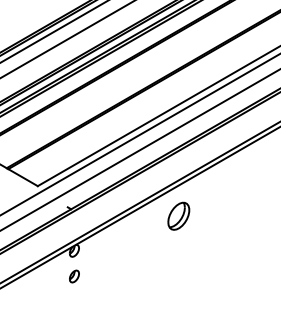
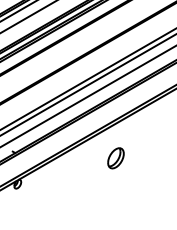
part: (178, 215) -> (115, 157), moved
part: (74, 276) -> (17, 203), removed

